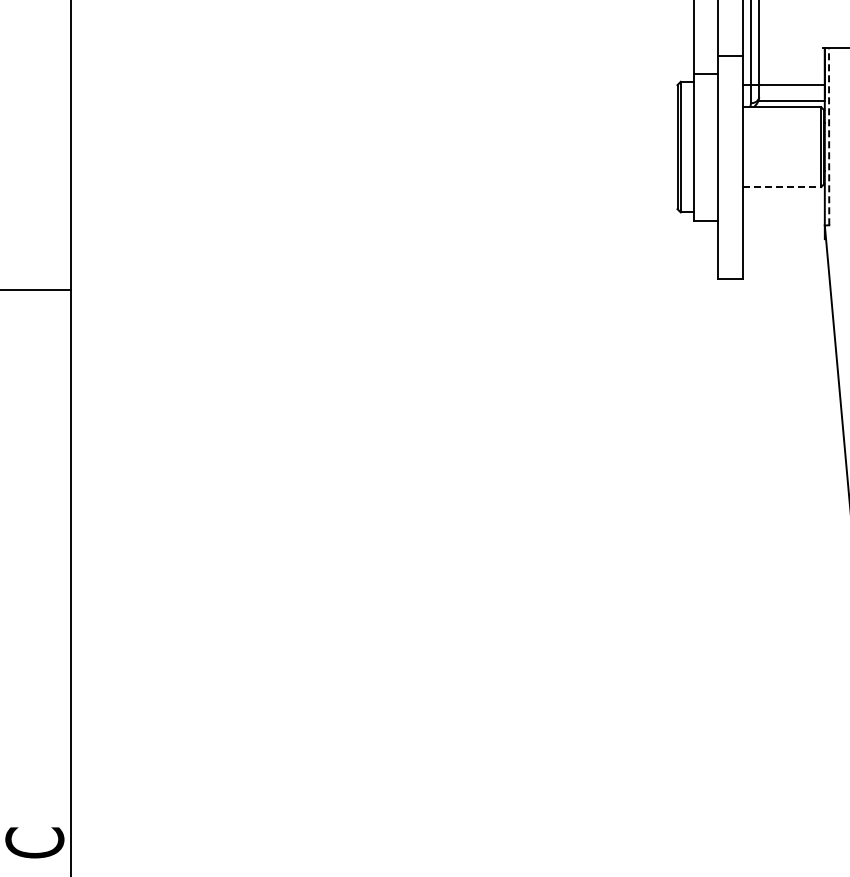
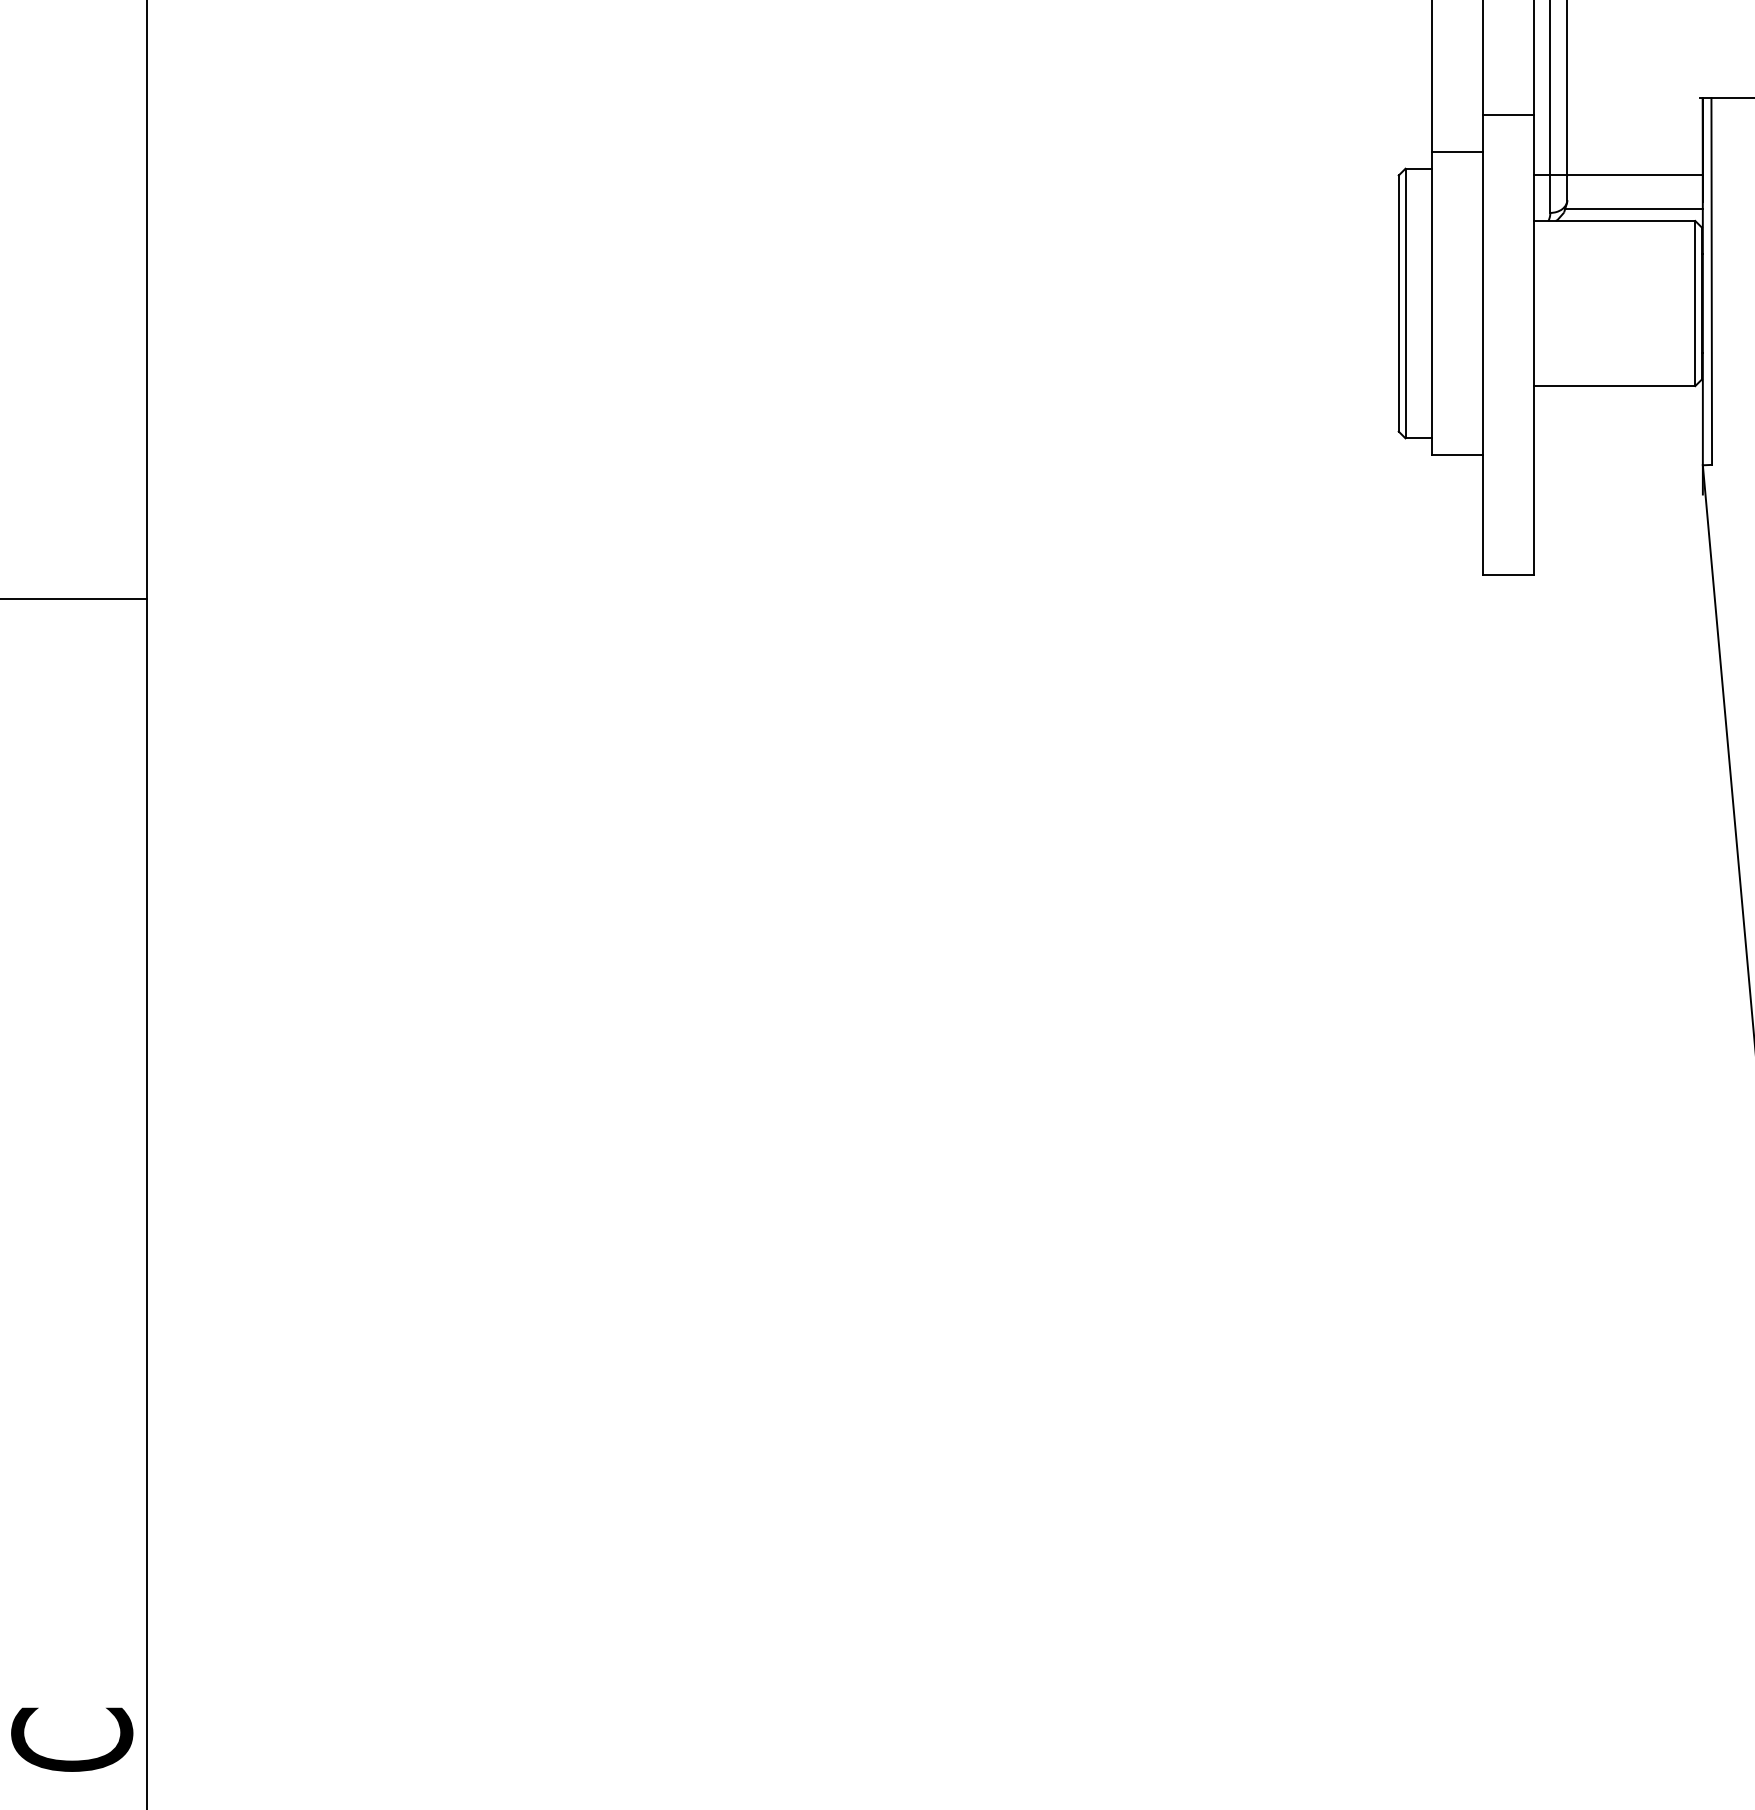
line: (829, 136) -> (1712, 281), dashed -> solid
line: (782, 187) -> (1615, 386), dashed -> solid

